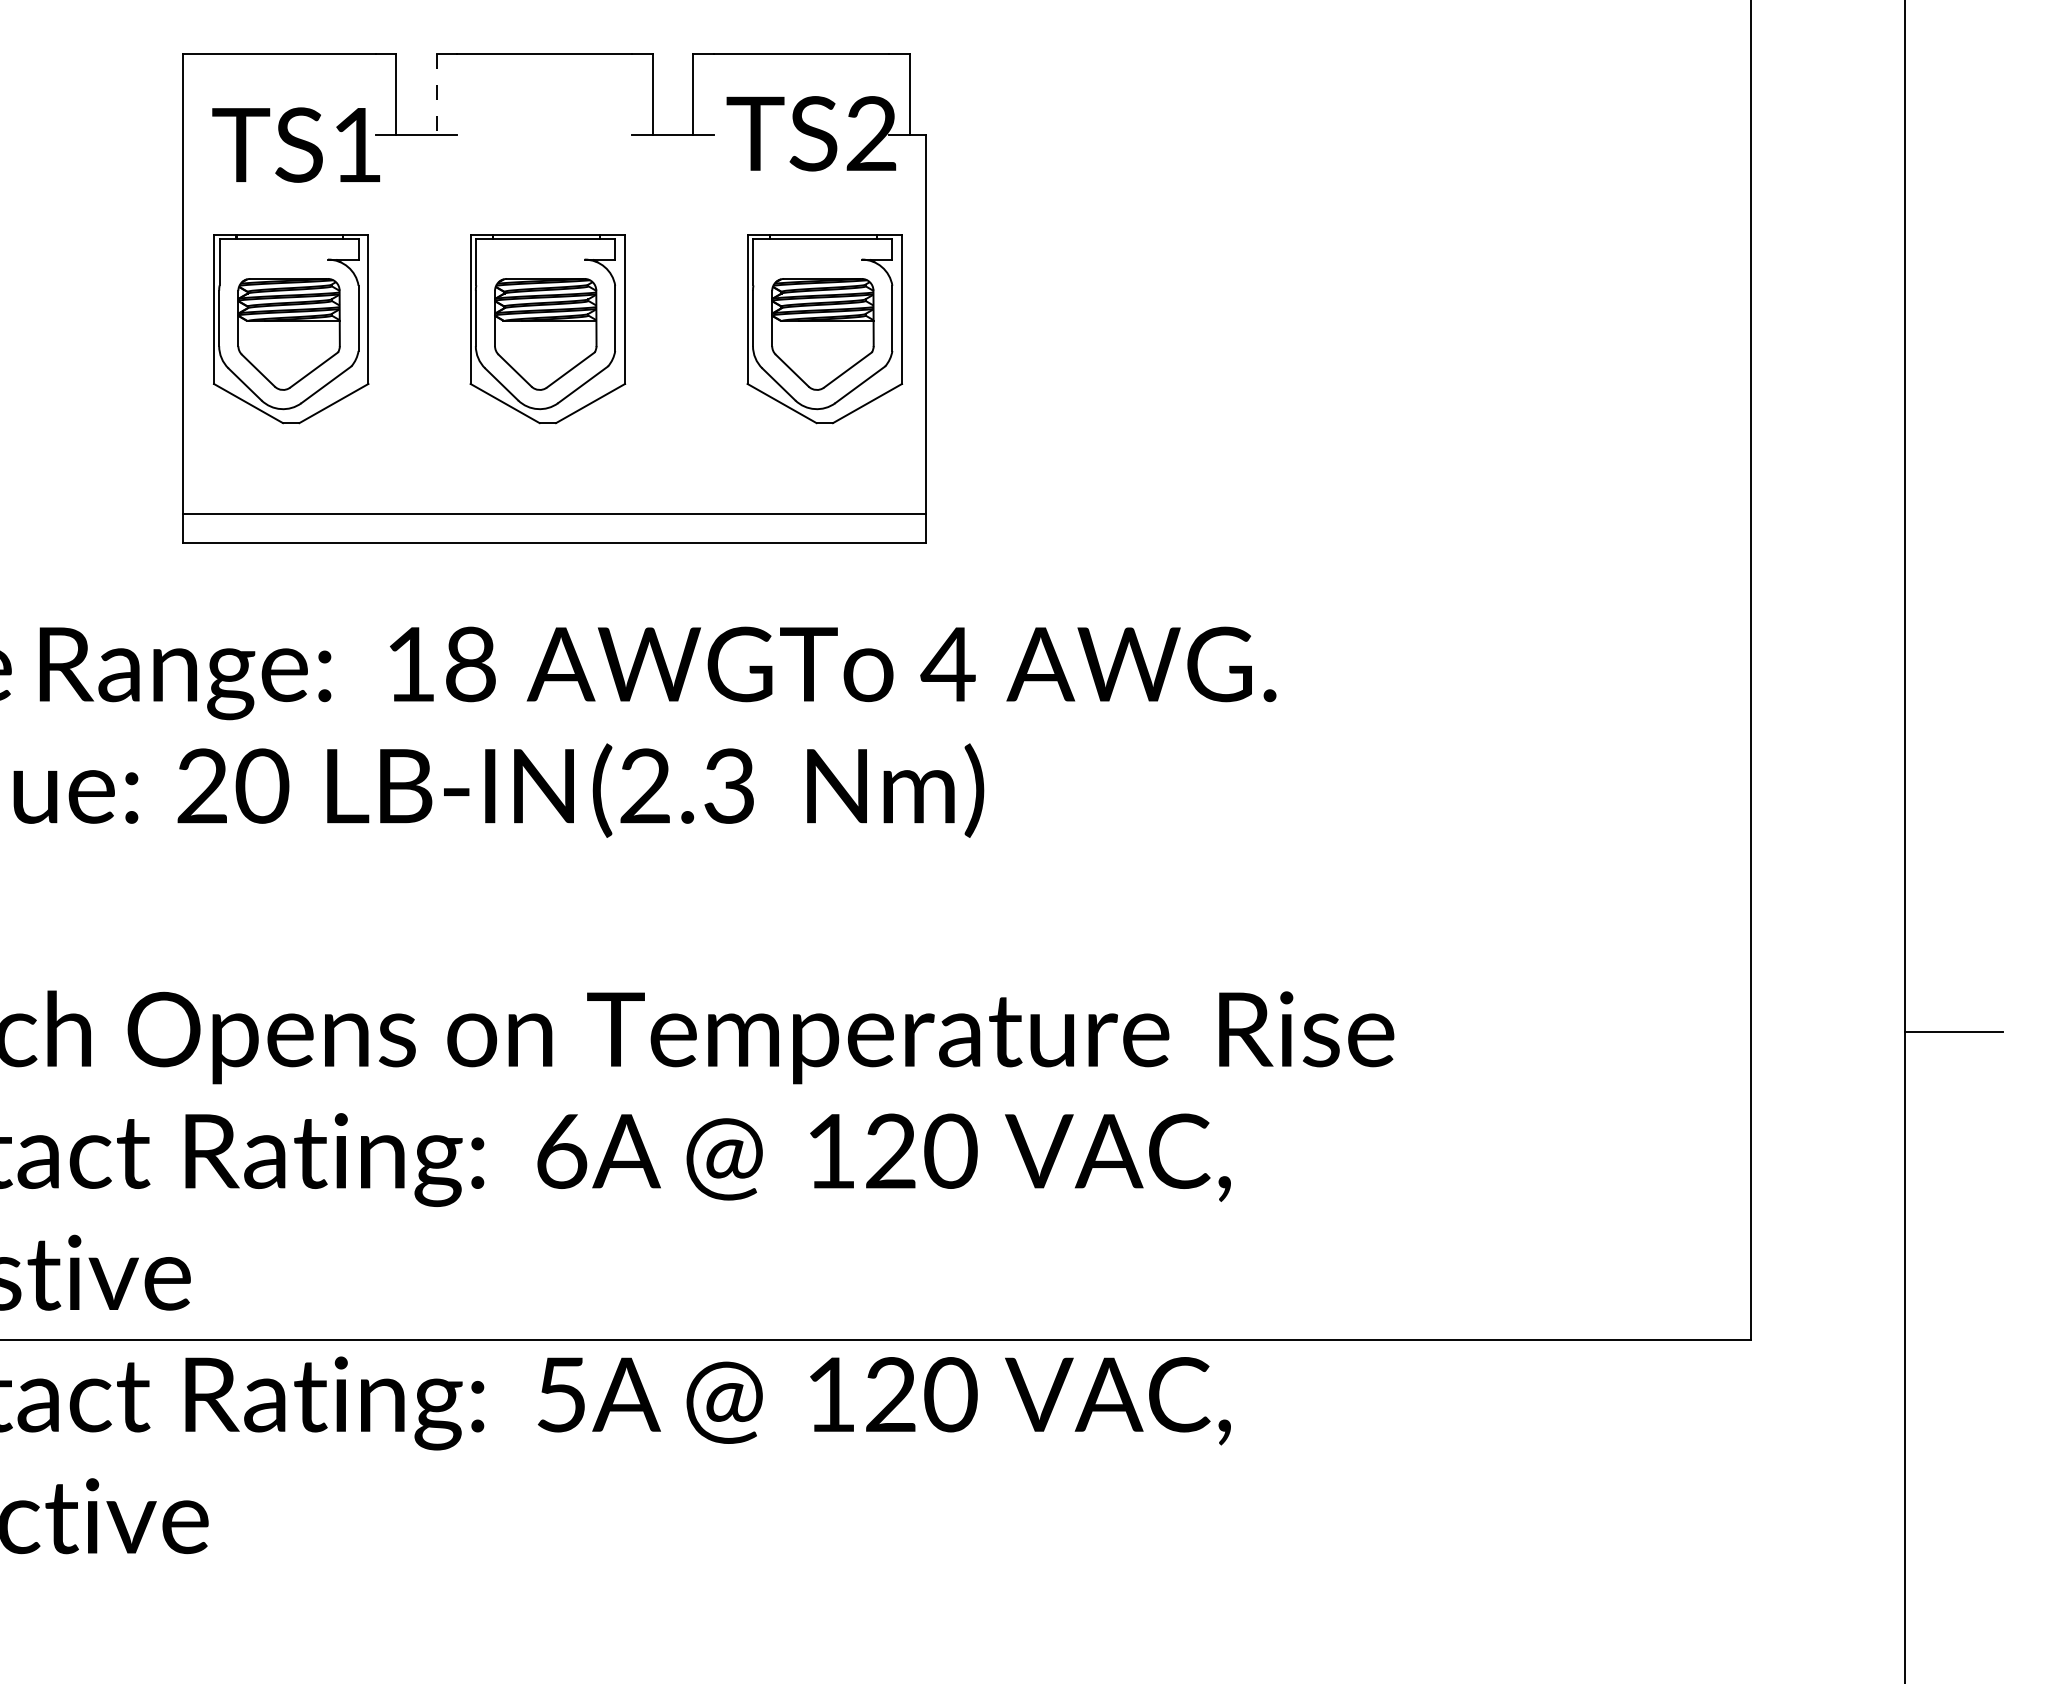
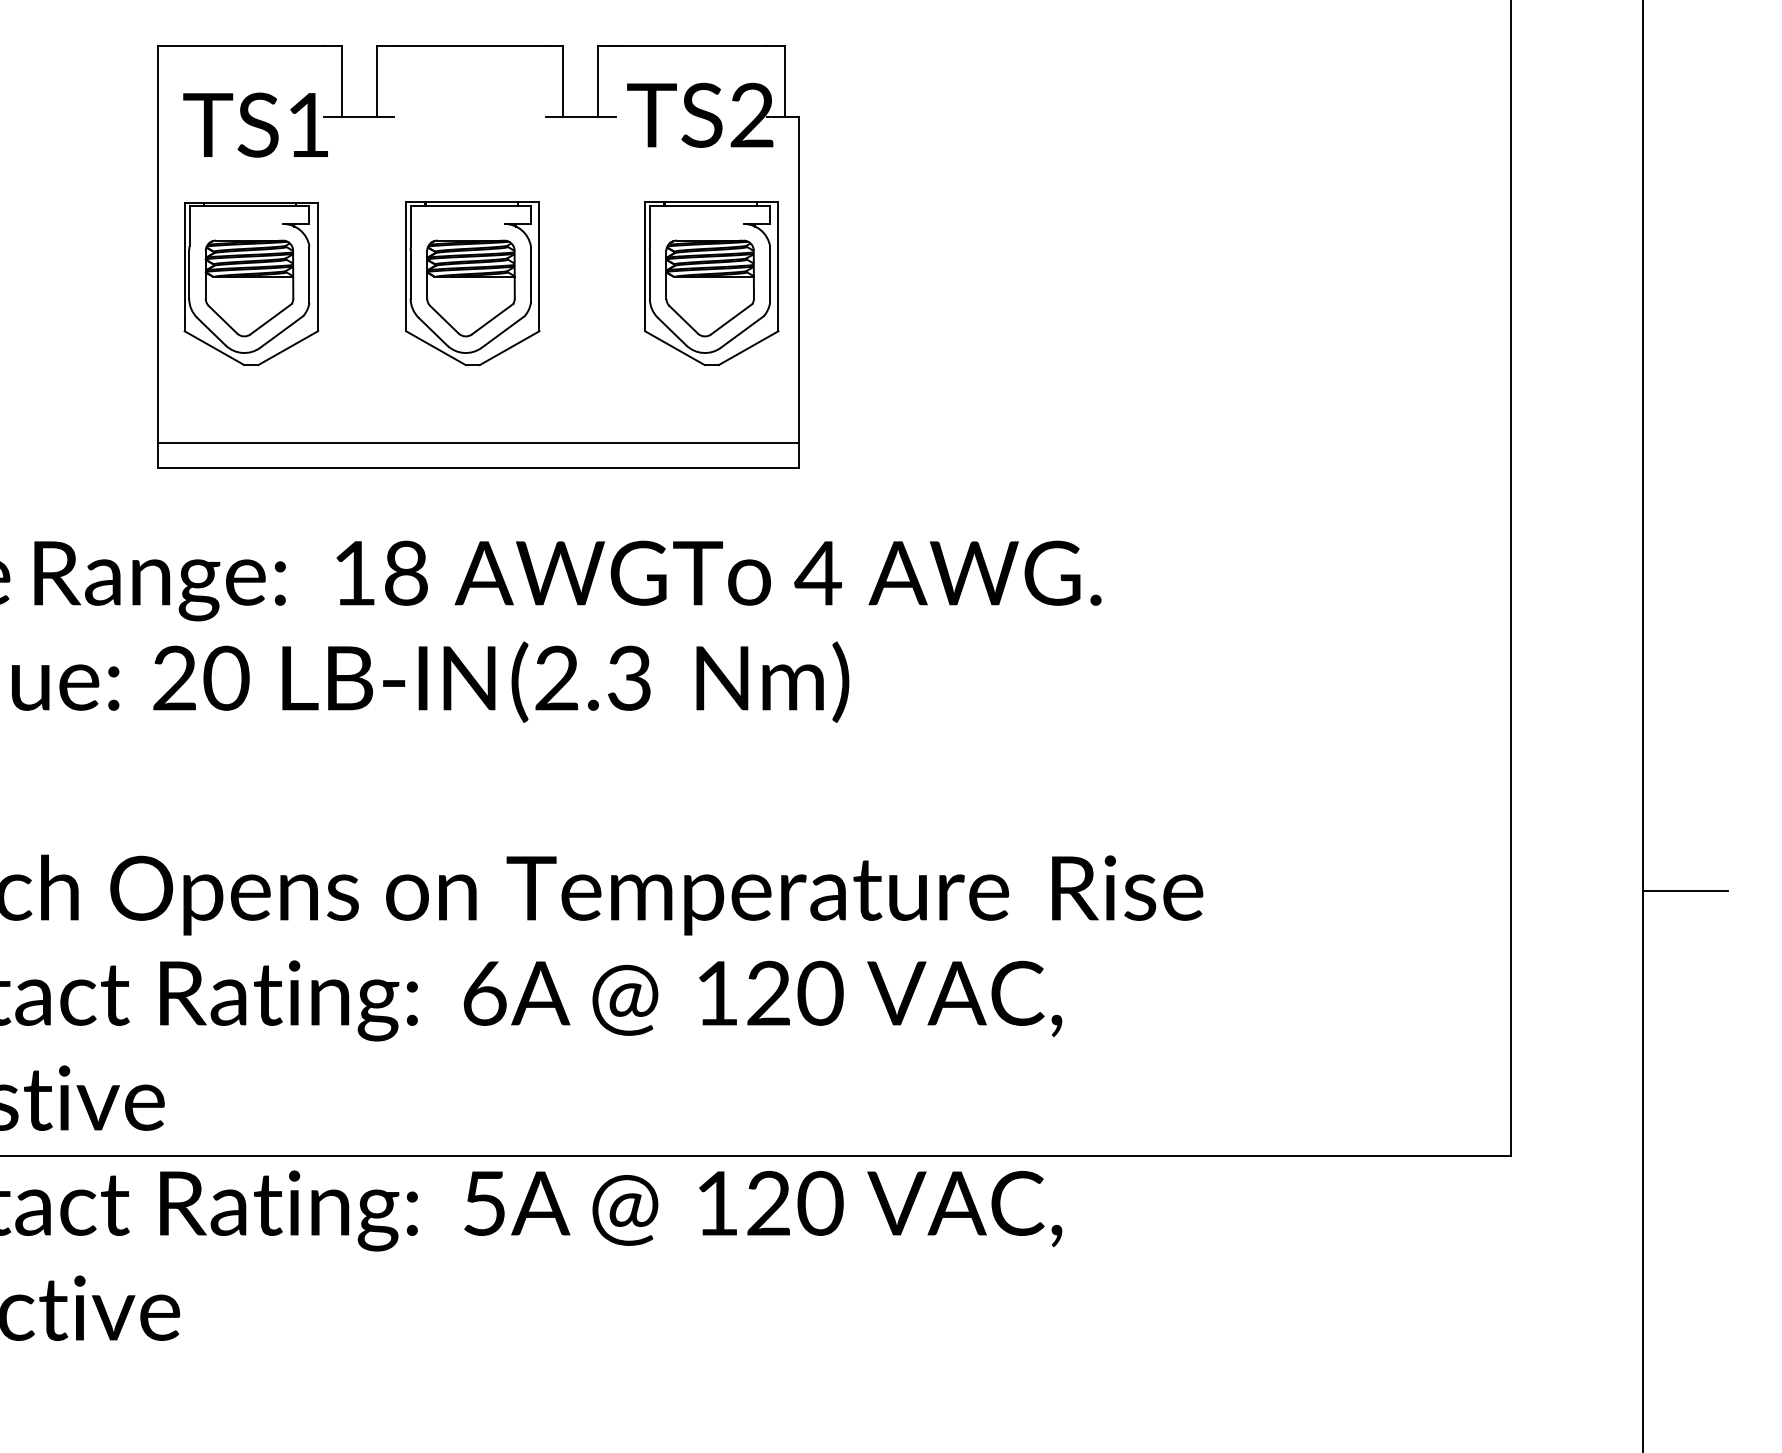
line: (436, 94) -> (376, 81), dashed -> solid

